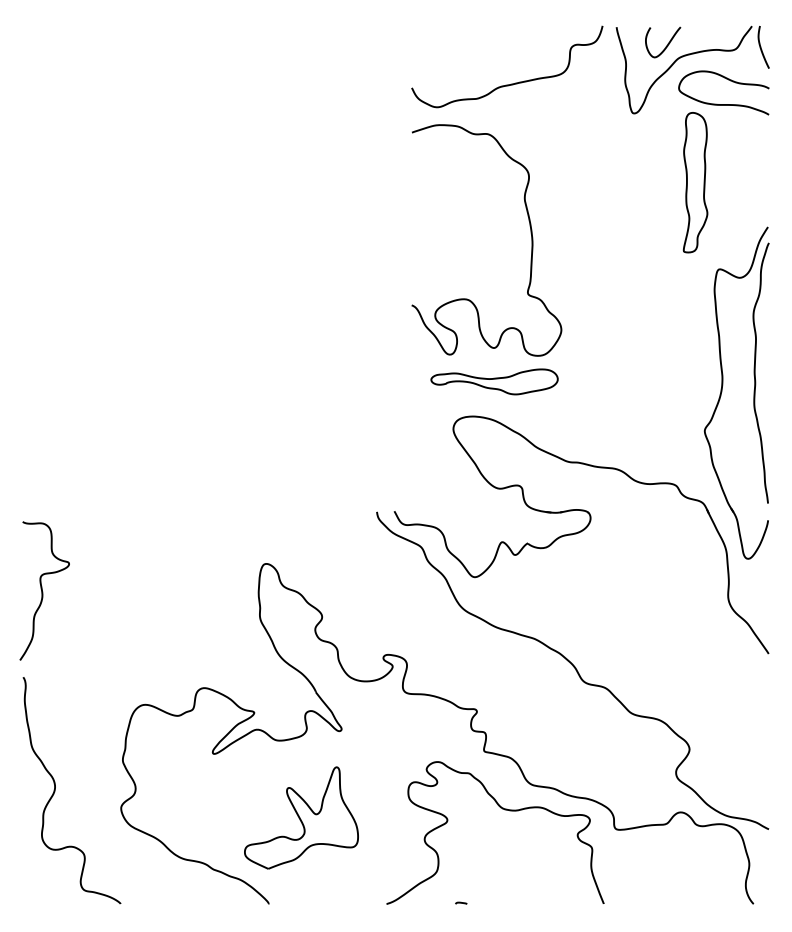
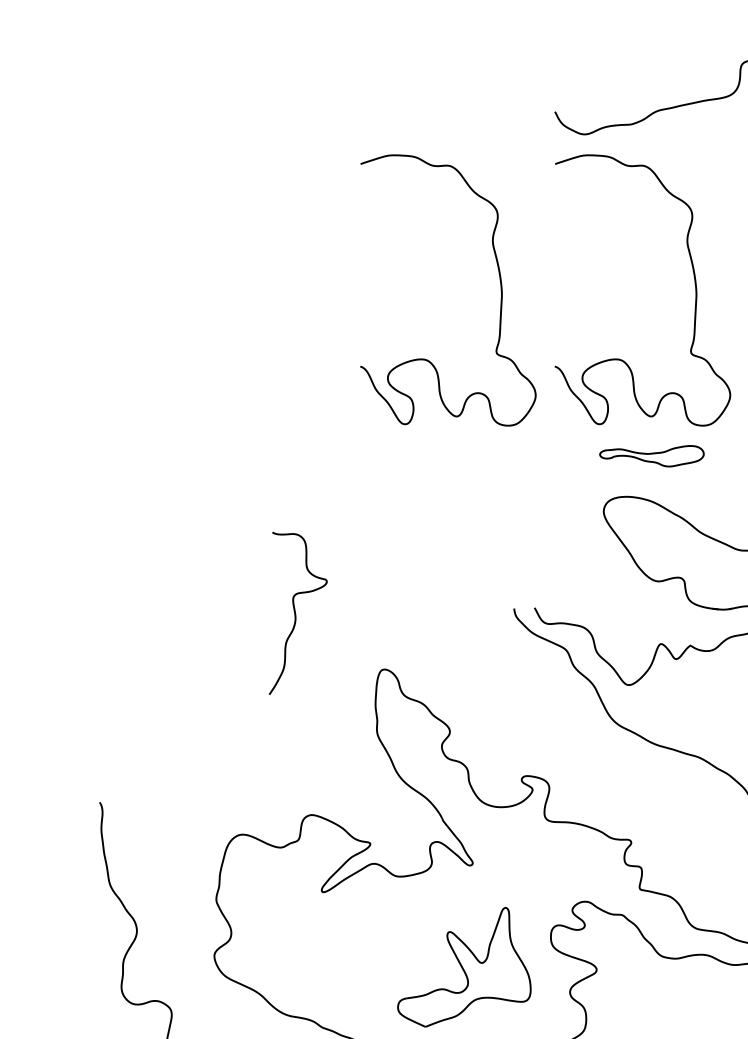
curve: (364, 233) -> (499, 282), added
part: (494, 381) -> (651, 455), size x0.7
curve: (43, 591) -> (296, 613), moved
part: (301, 817) -> (464, 966), moved

